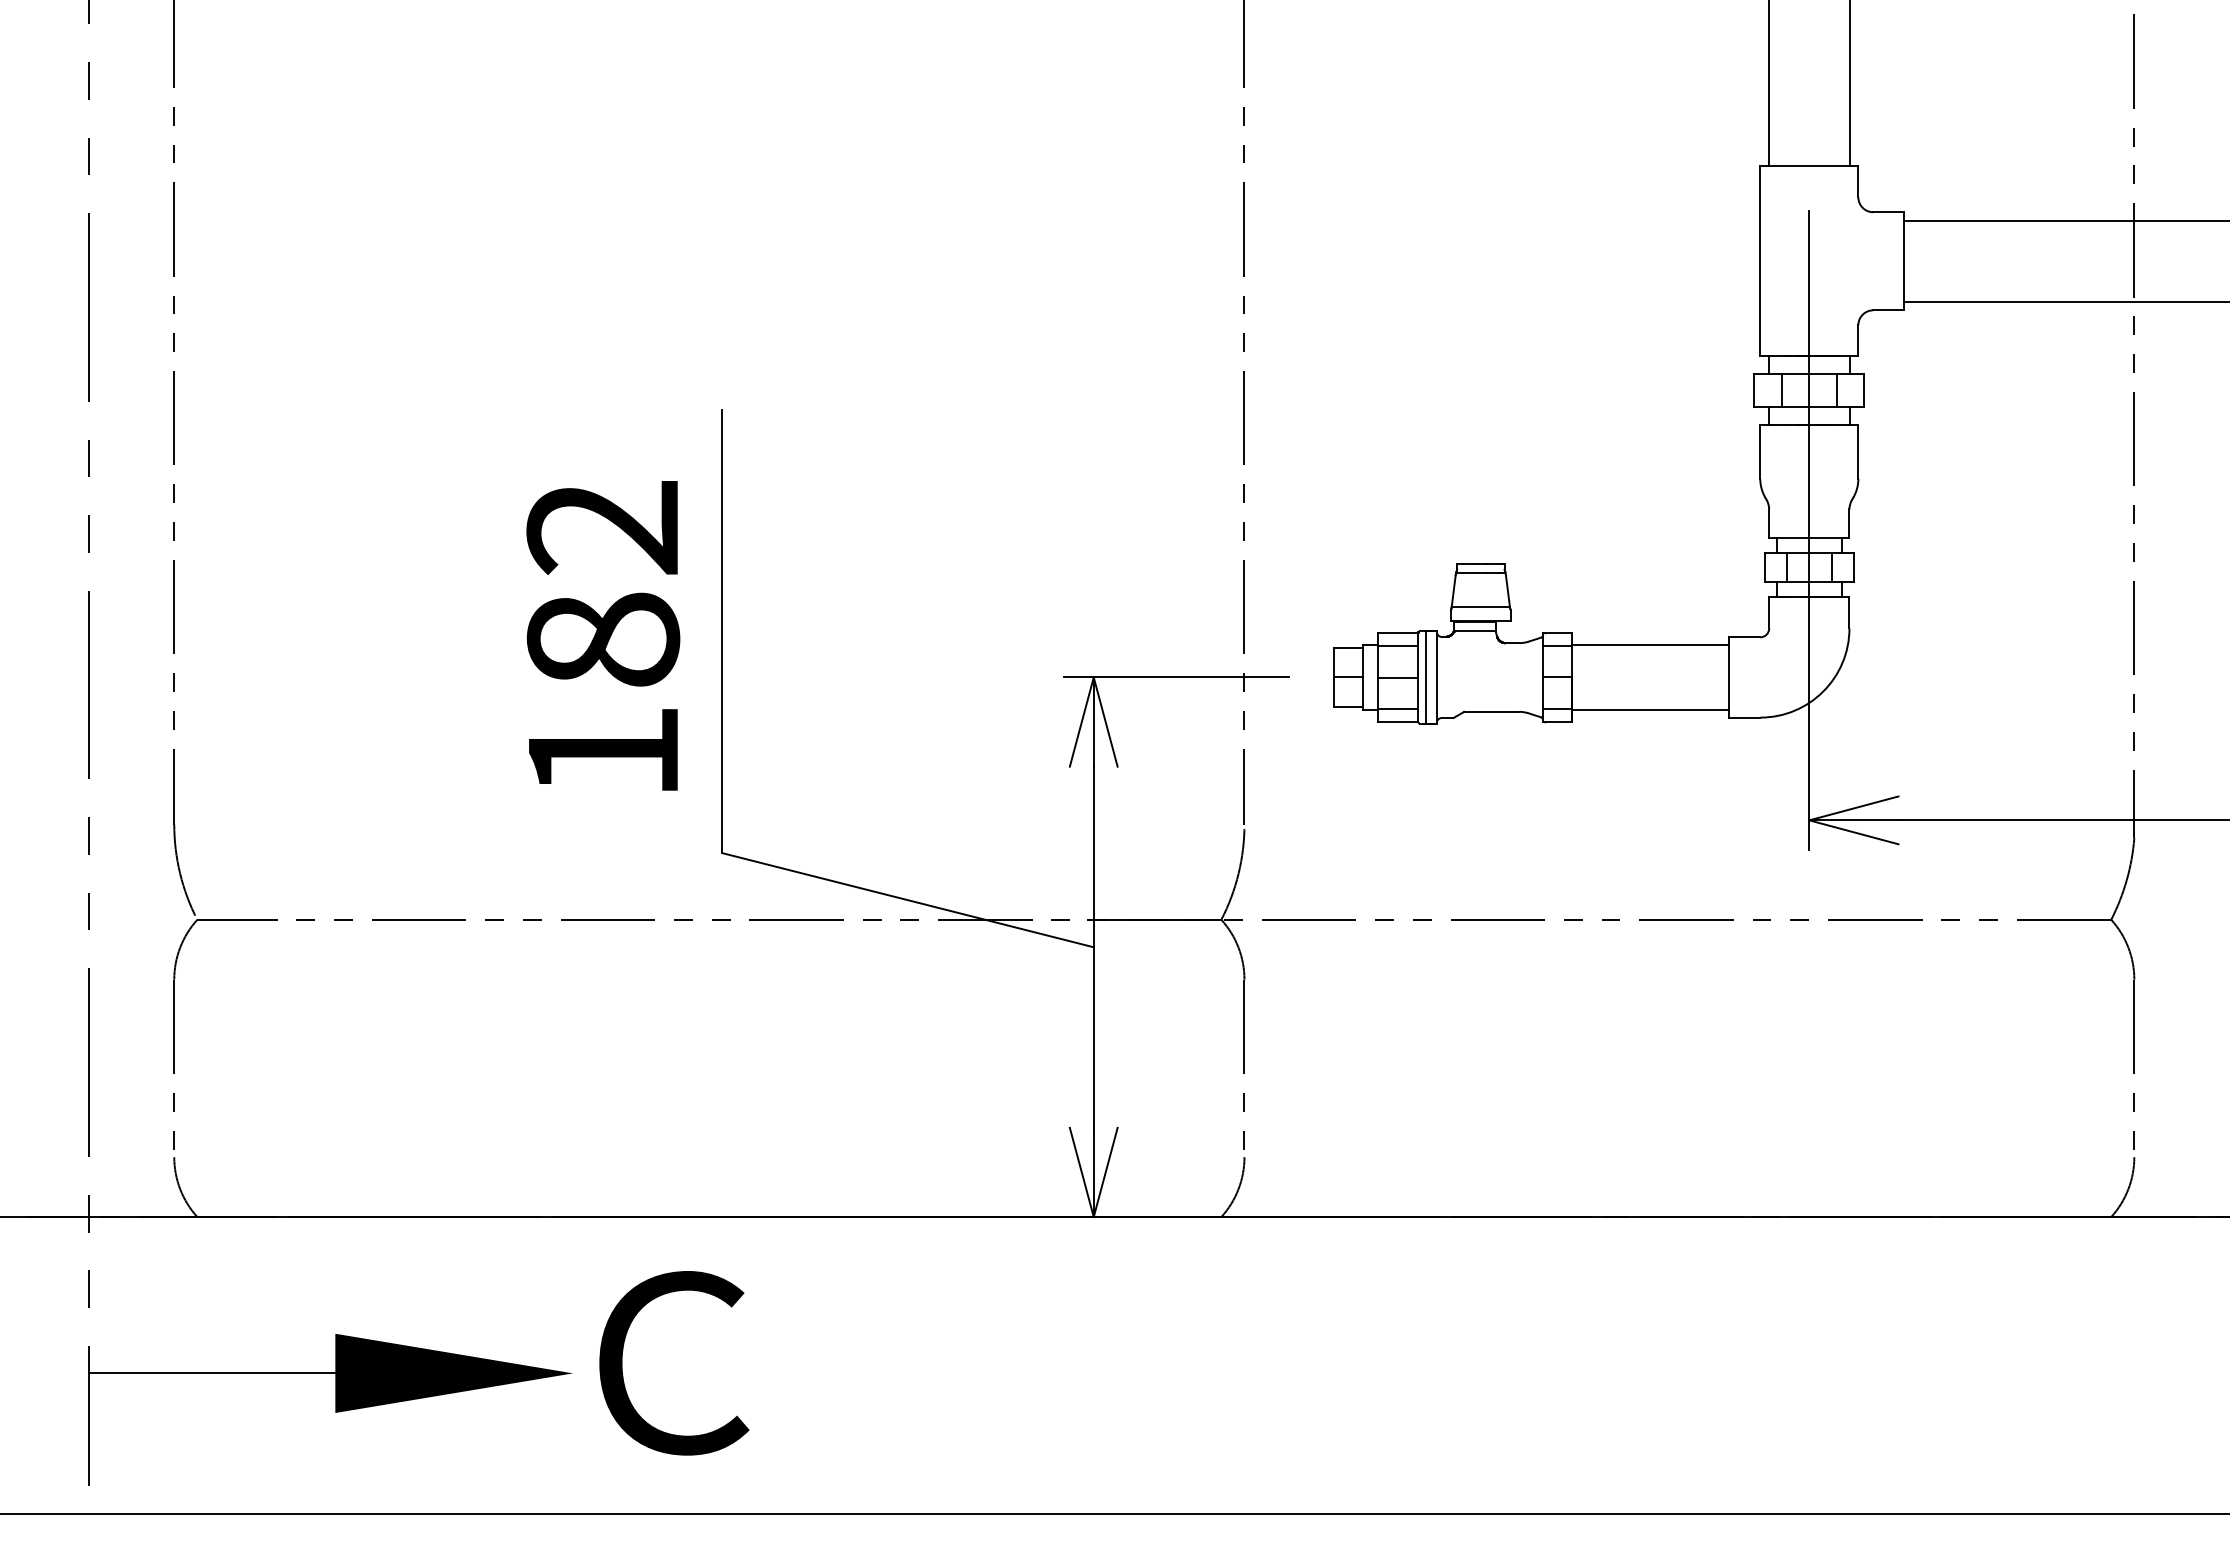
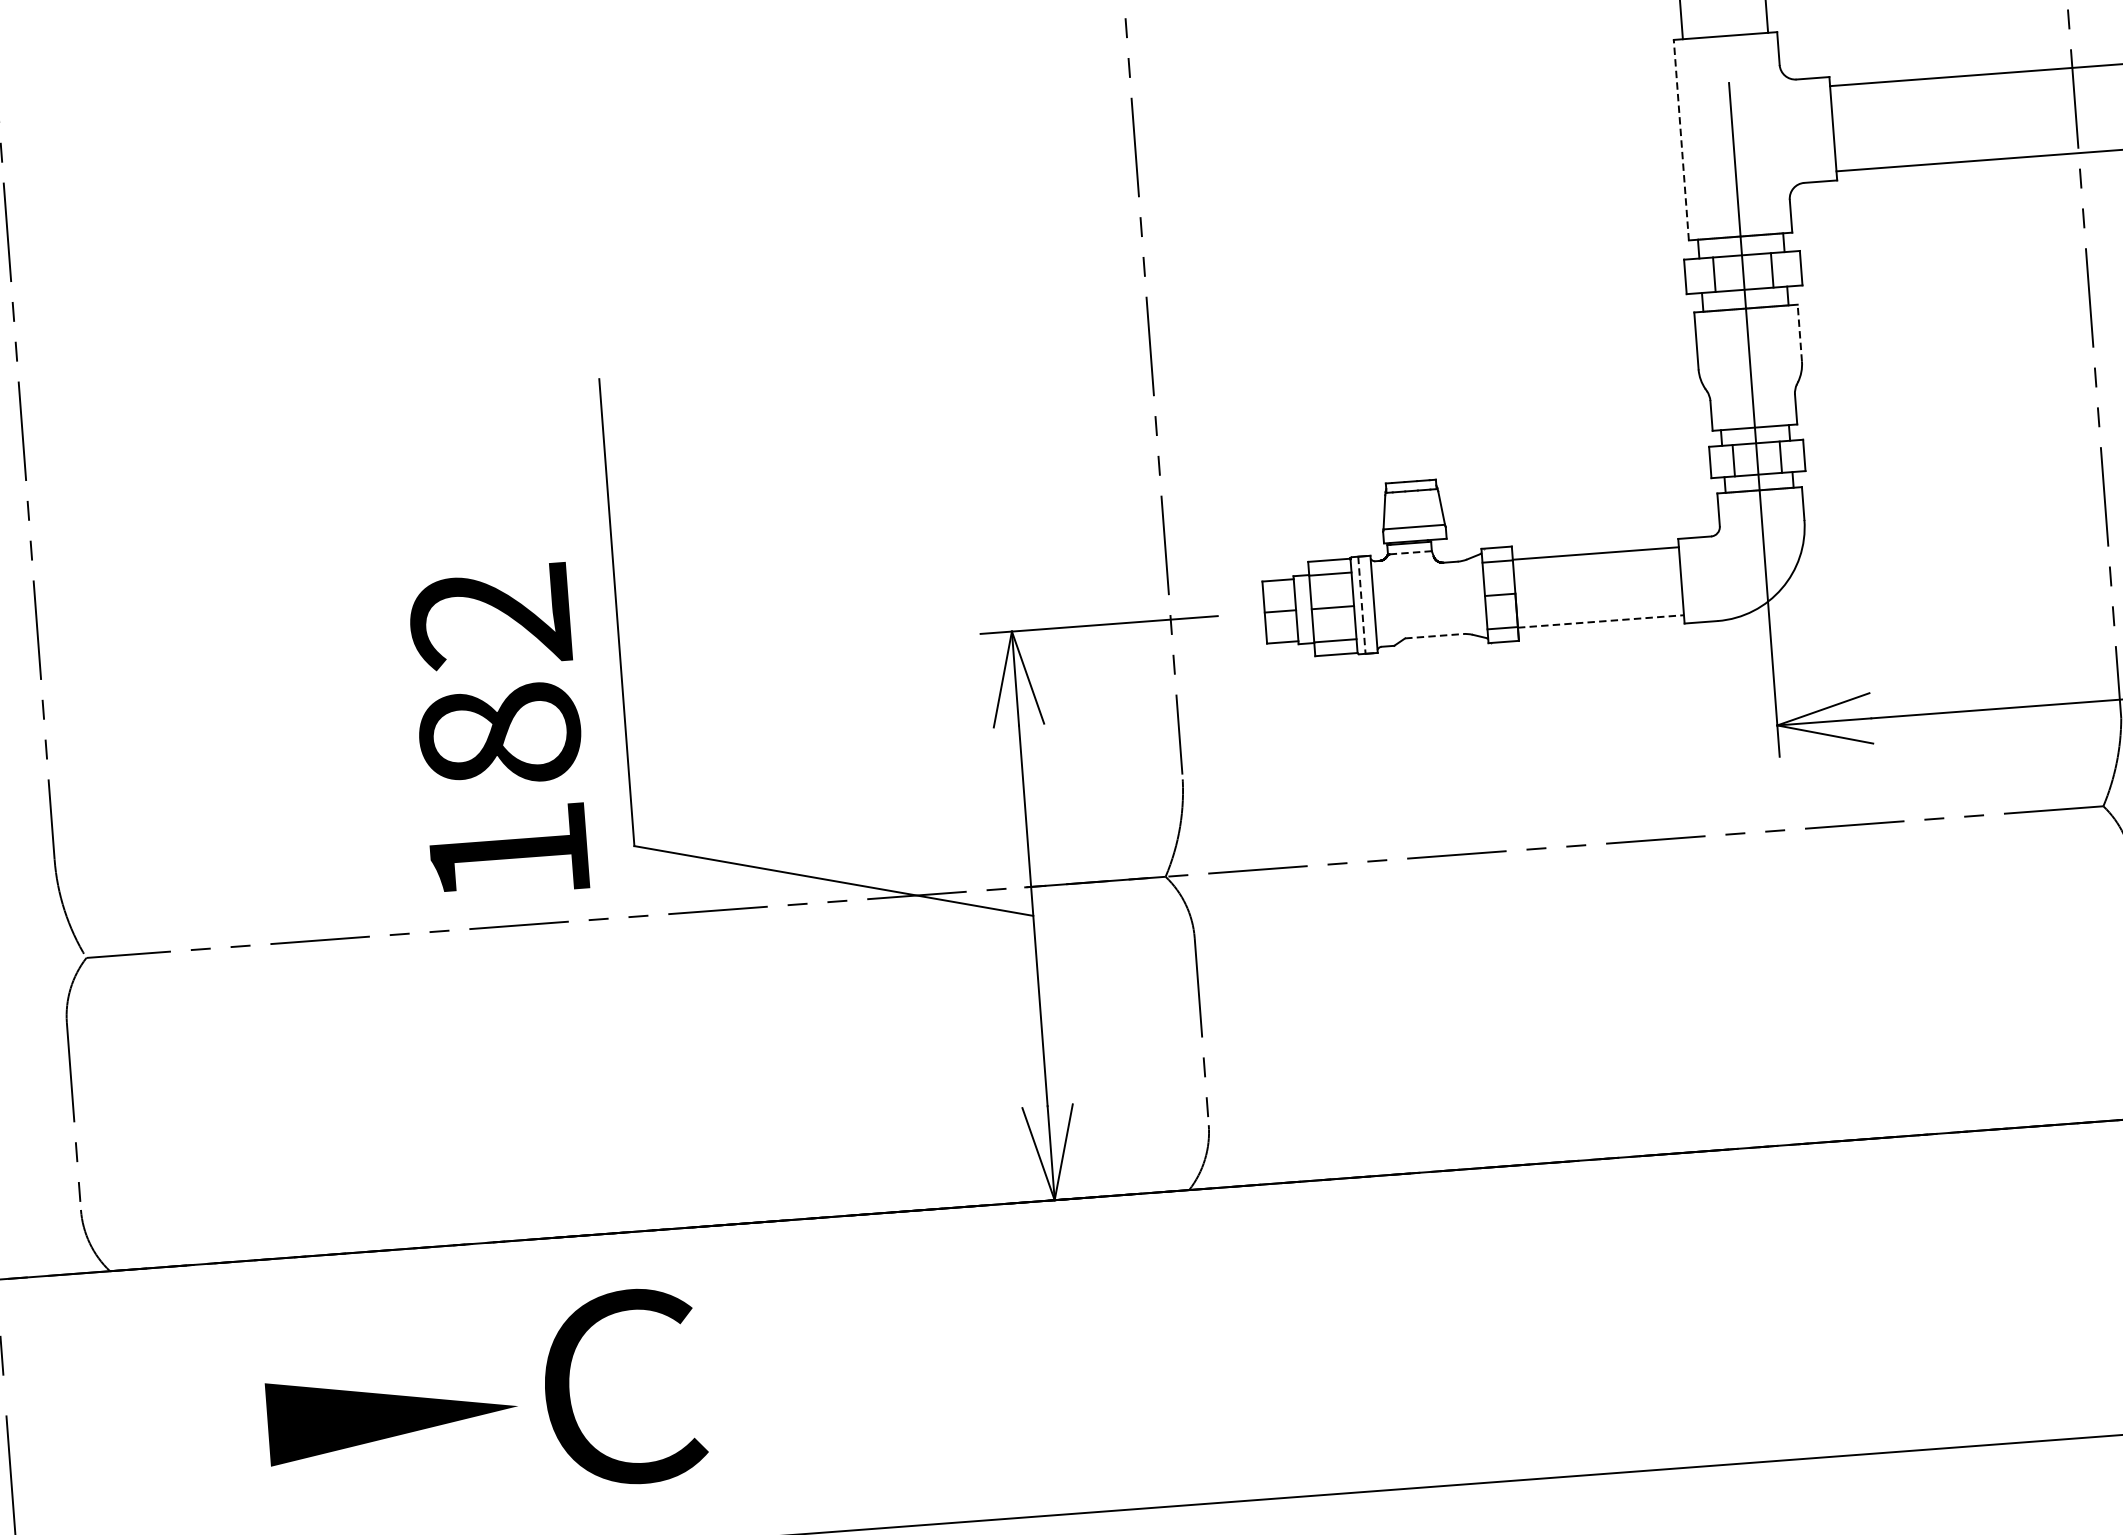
line: (1760, 260) -> (1681, 139), solid -> dashed
line: (1858, 451) -> (1799, 332), solid -> dashed
line: (1475, 631) -> (1410, 552), solid -> dashed
text: (603, 635) -> (499, 730), moved
line: (1425, 677) -> (1361, 605), solid -> dashed
line: (1650, 709) -> (1601, 621), solid -> dashed
line: (1492, 711) -> (1434, 635), solid -> dashed
line: (212, 1373) -> (138, 1434), removed

